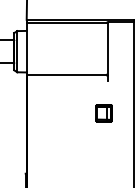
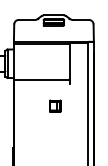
part: (104, 112) -> (55, 105), moved

